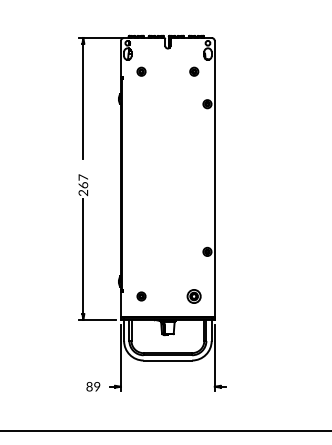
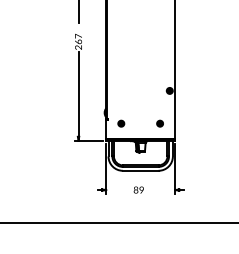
part: (194, 296) -> (160, 123), size x0.62
text: (93, 386) -> (138, 189), moved

